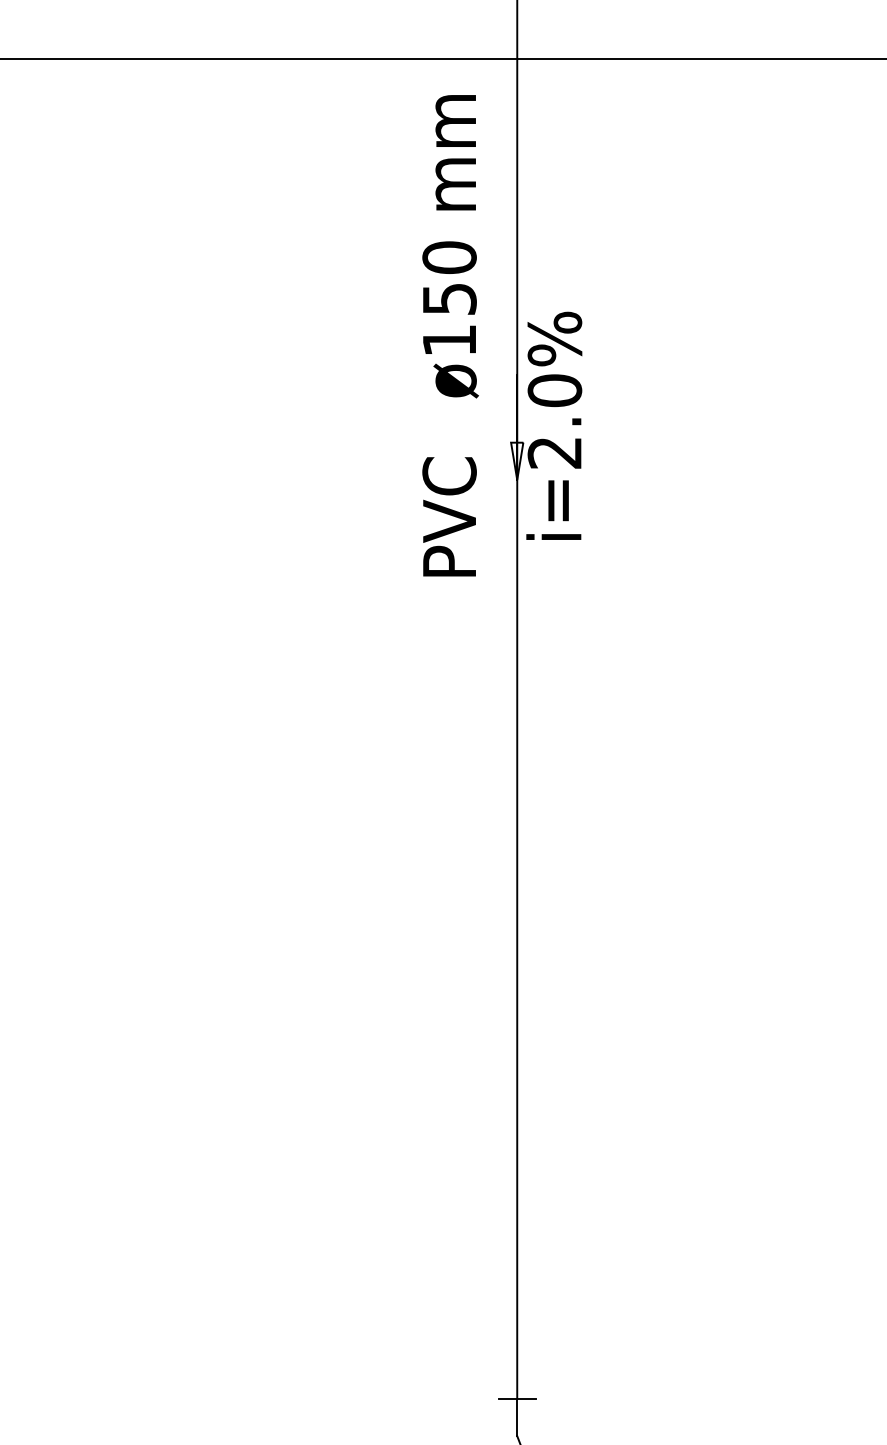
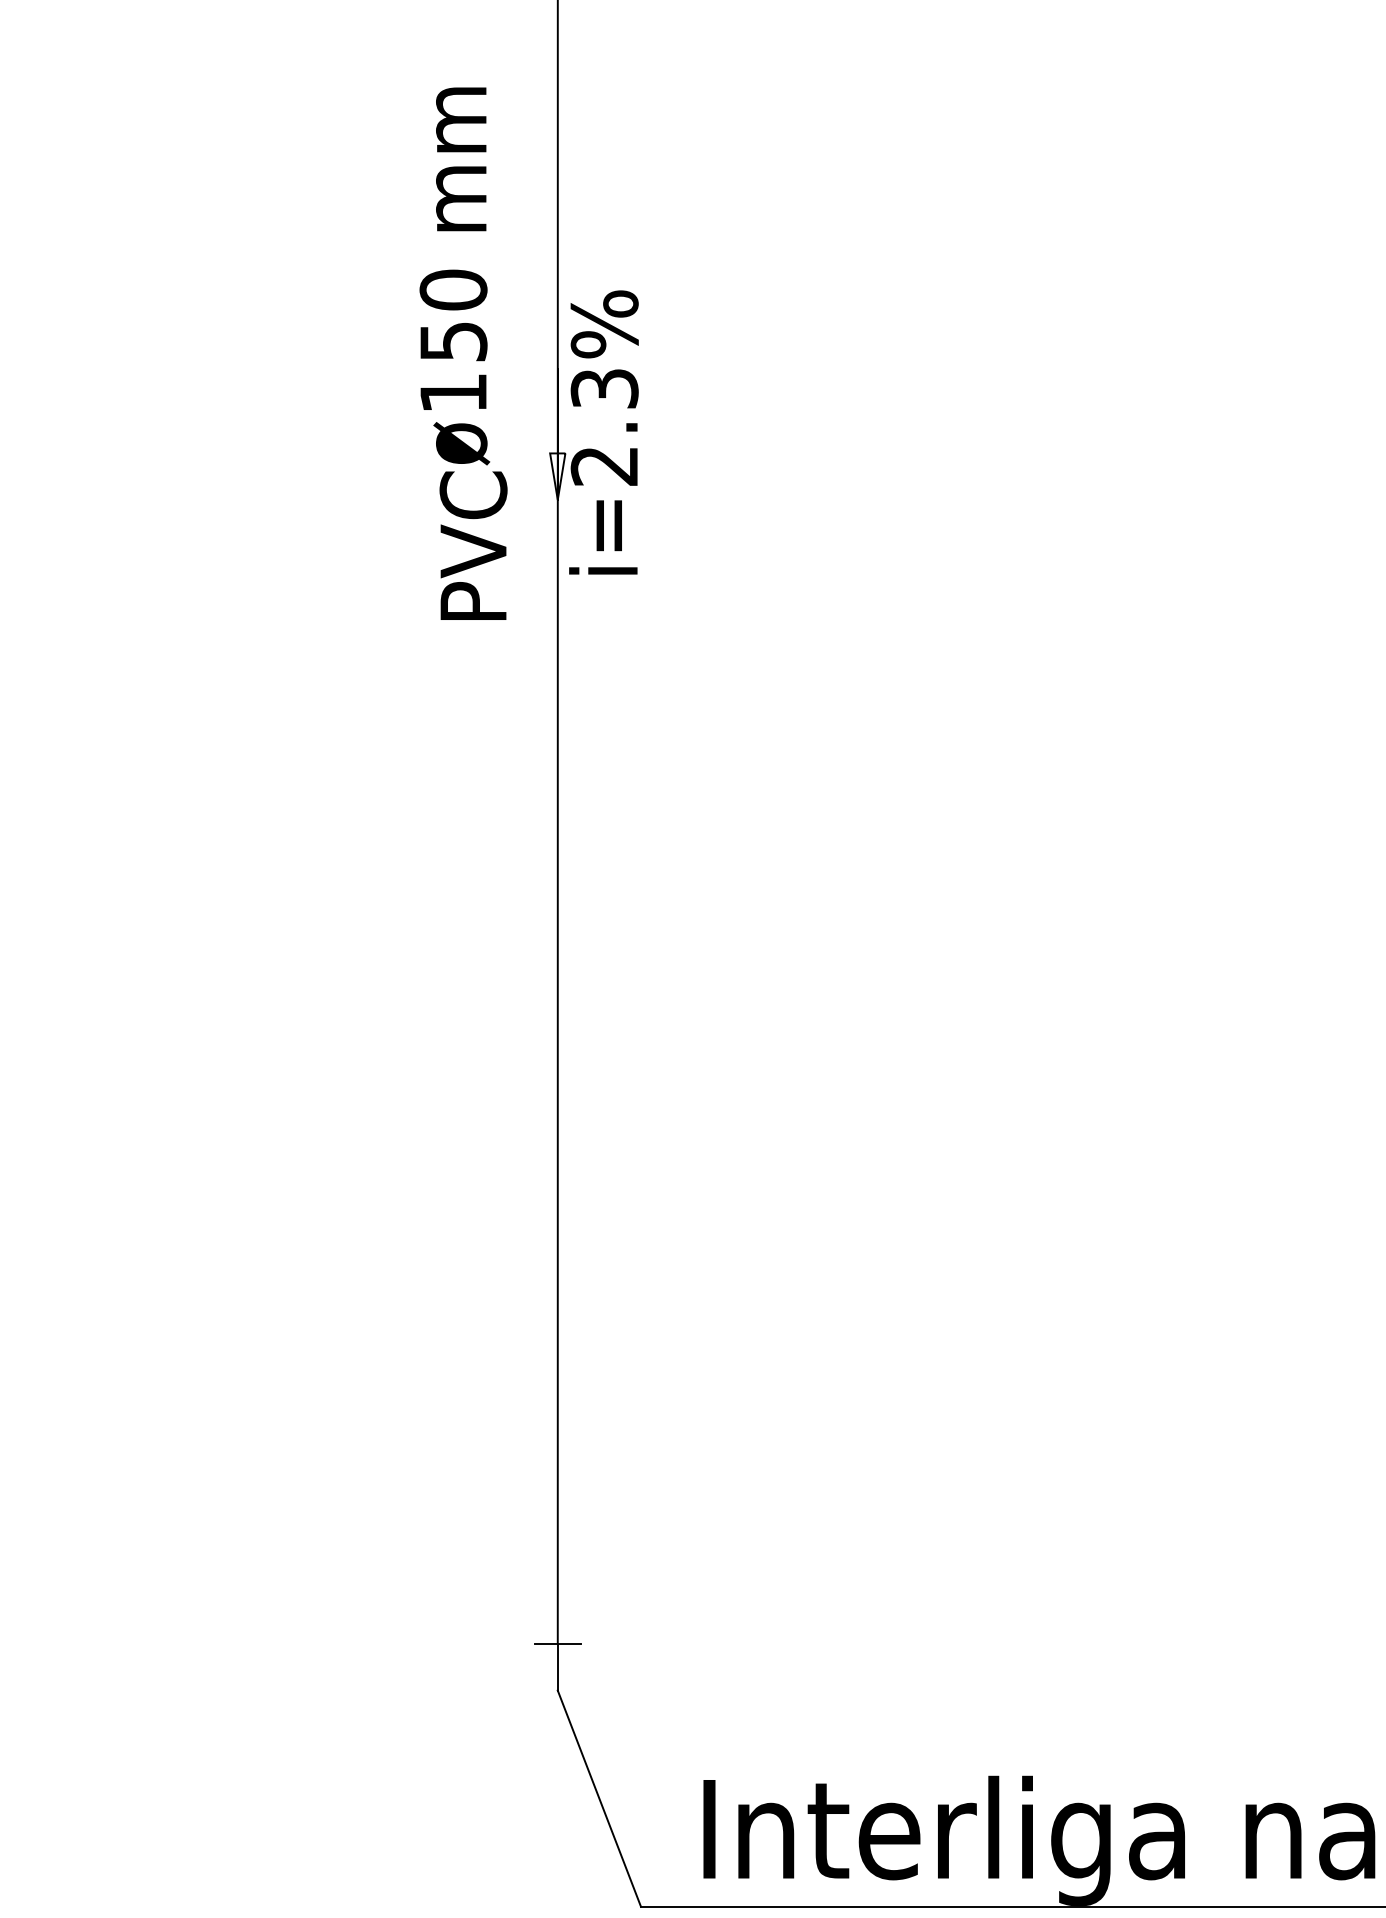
text: (450, 246) -> (454, 276), moved
text: (554, 390) -> (604, 388), i=2.0% -> i=2.3%

